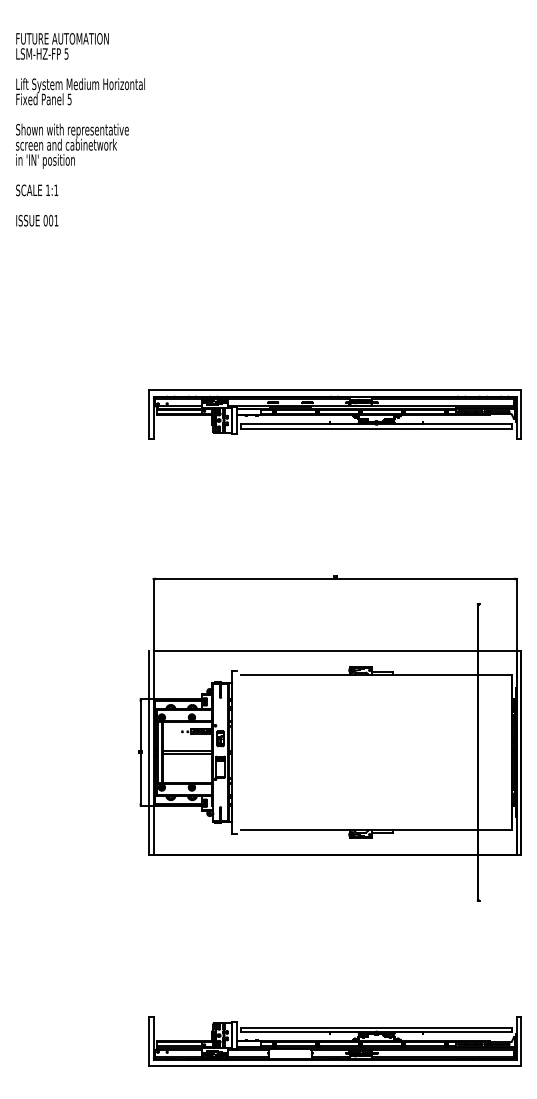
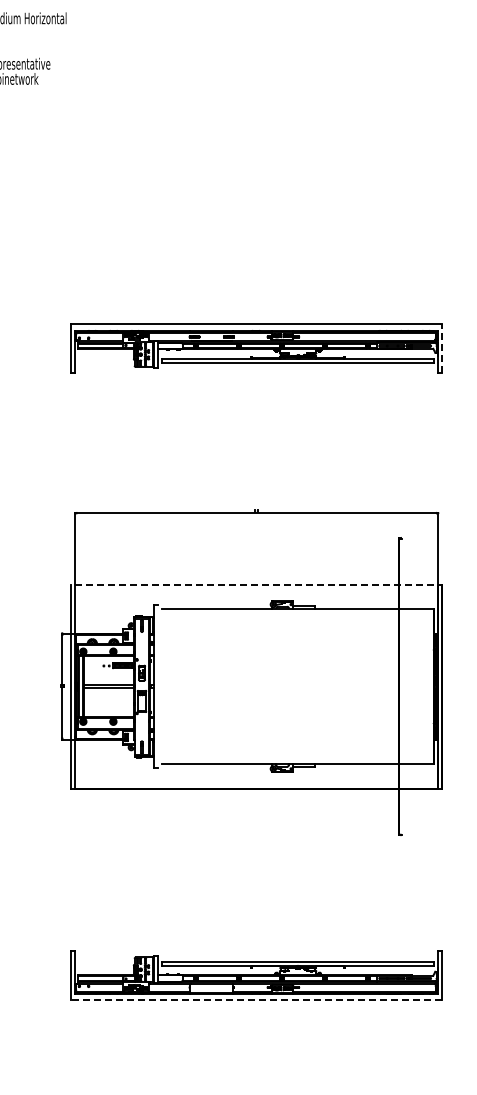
line: (521, 414) -> (442, 348), solid -> dashed
line: (335, 650) -> (256, 584), solid -> dashed
line: (335, 1066) -> (256, 1000), solid -> dashed

